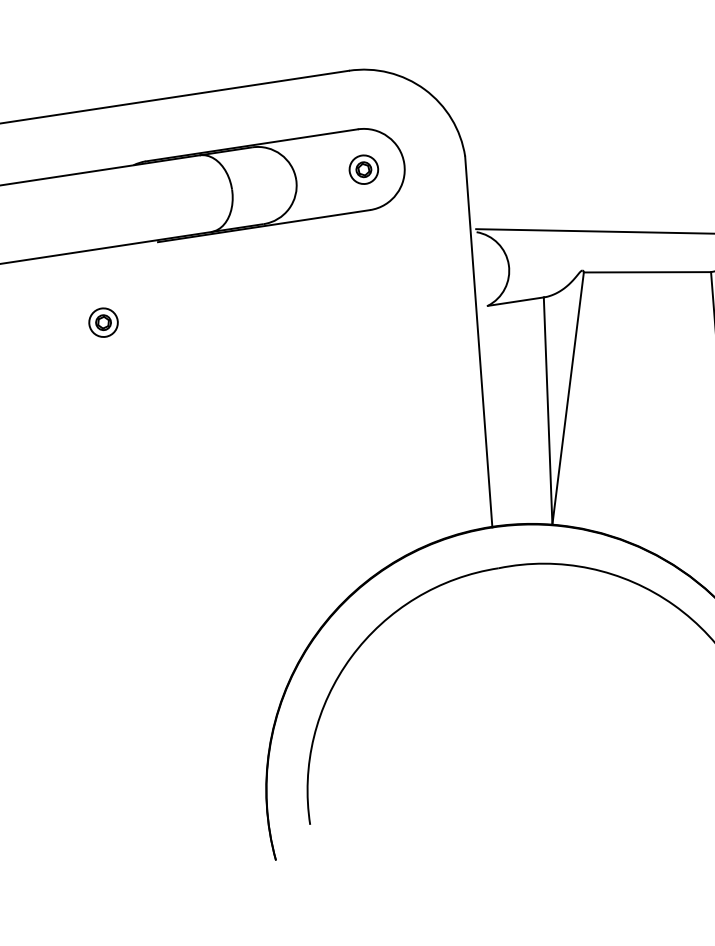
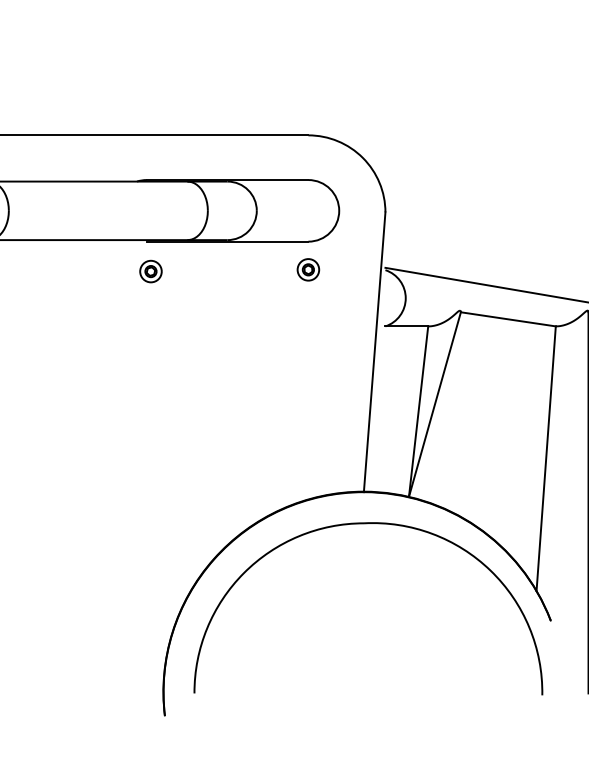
part: (363, 169) -> (308, 269), moved
part: (102, 322) -> (150, 271), moved

